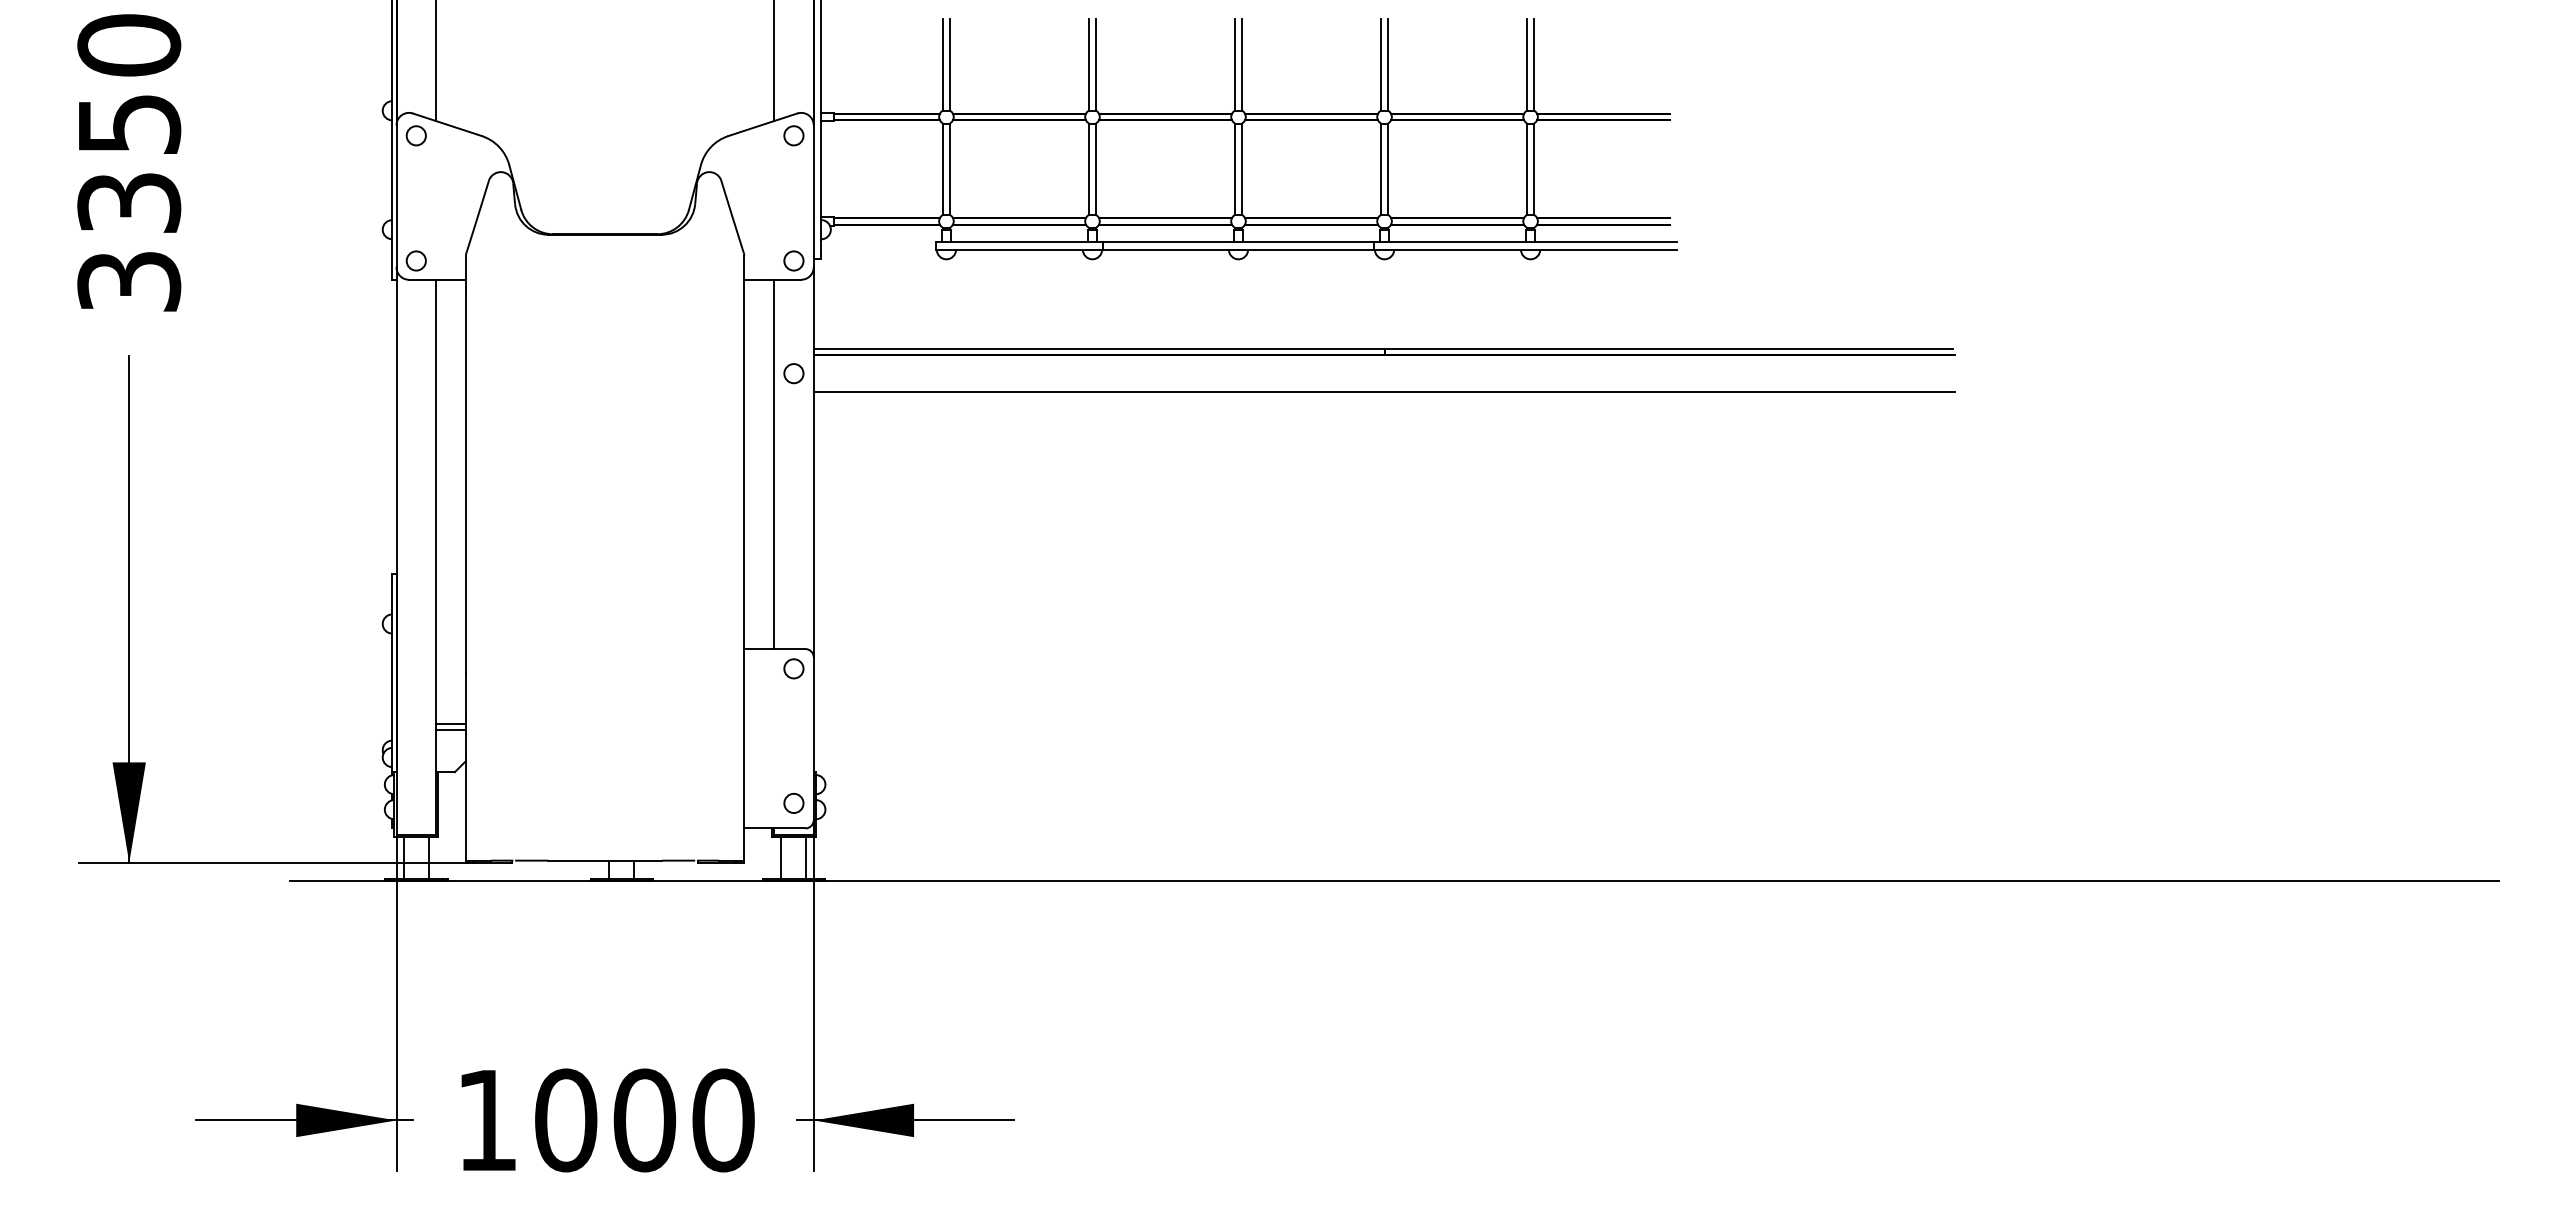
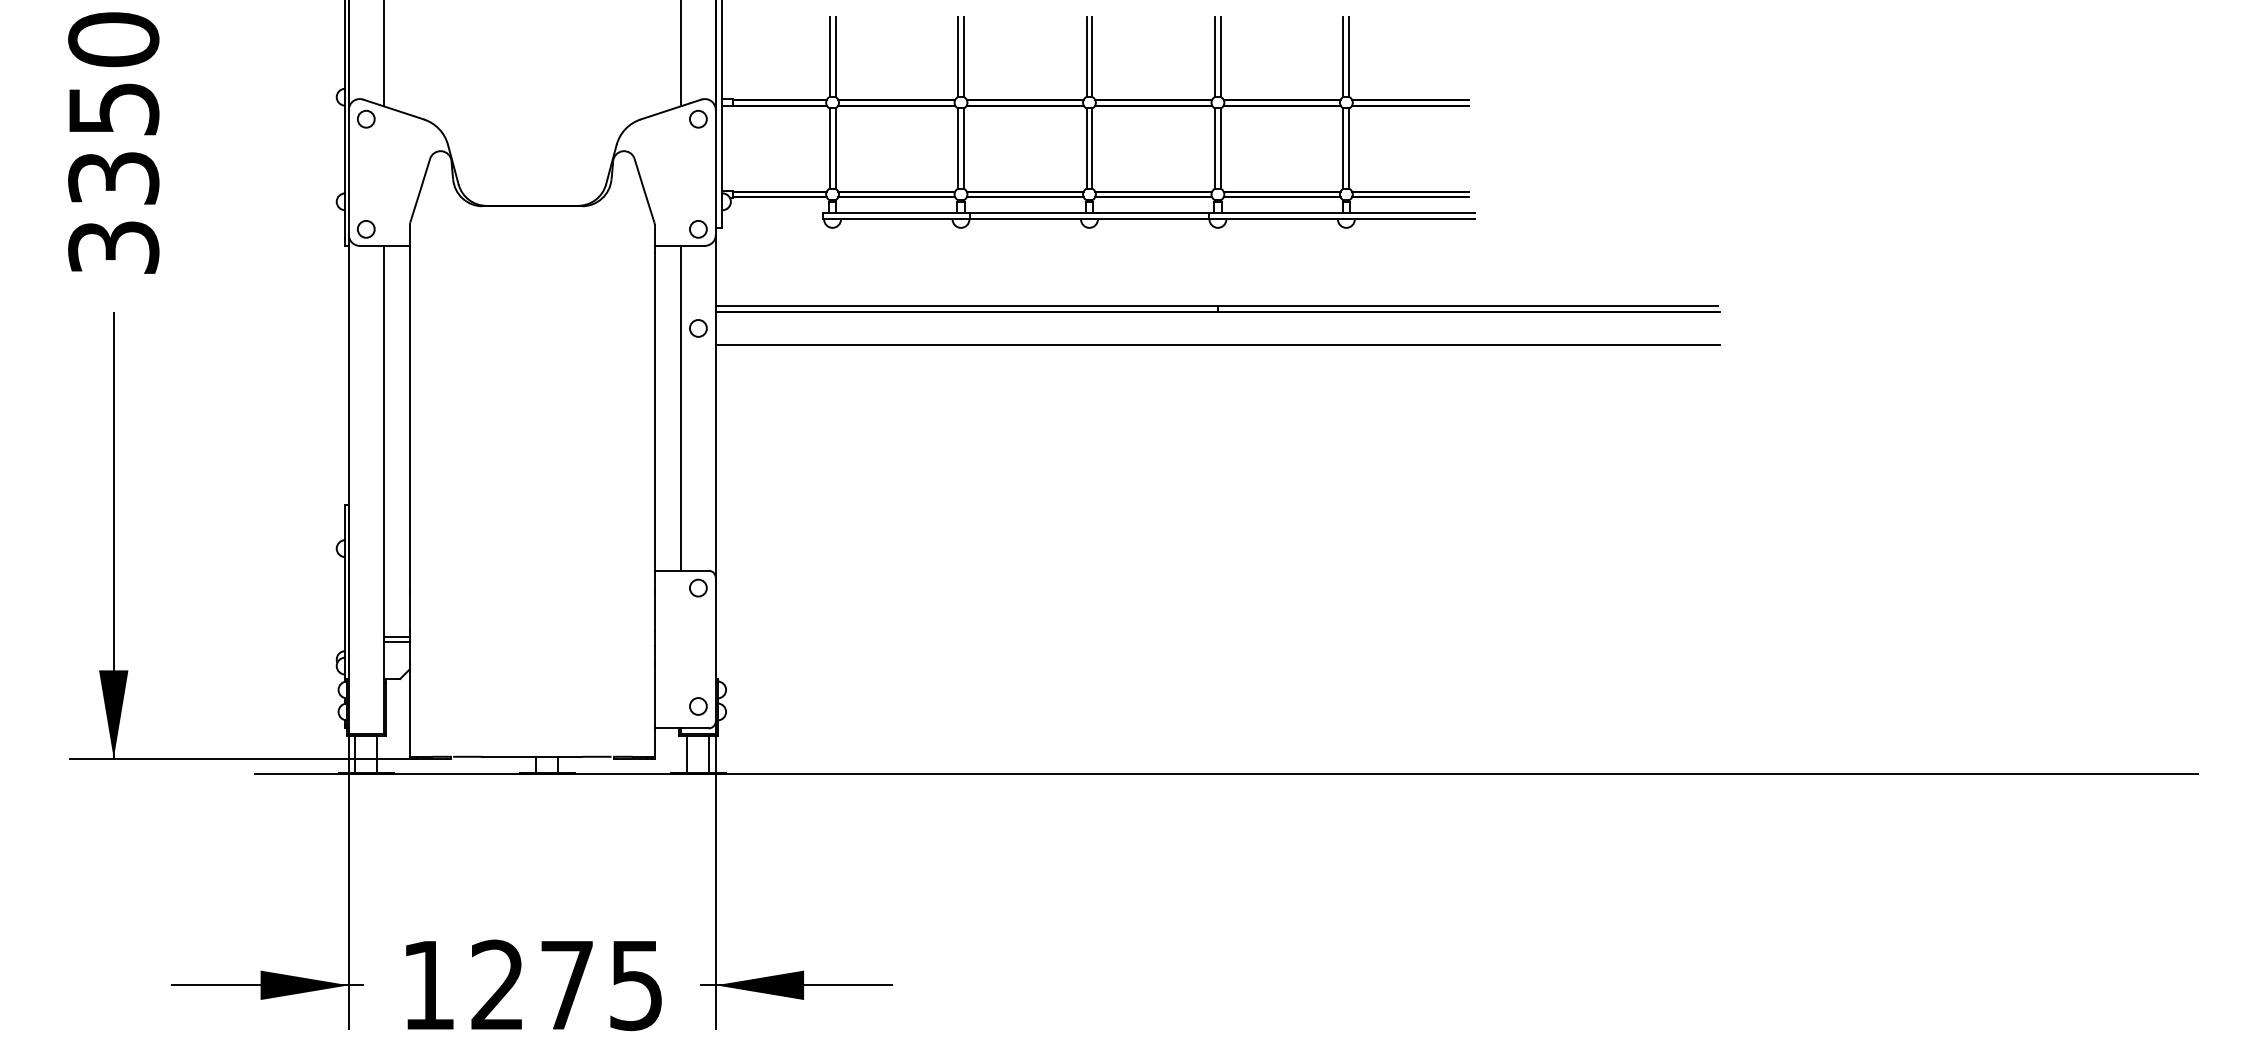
text: (644, 1120) -> (566, 985), 1000 -> 1275

